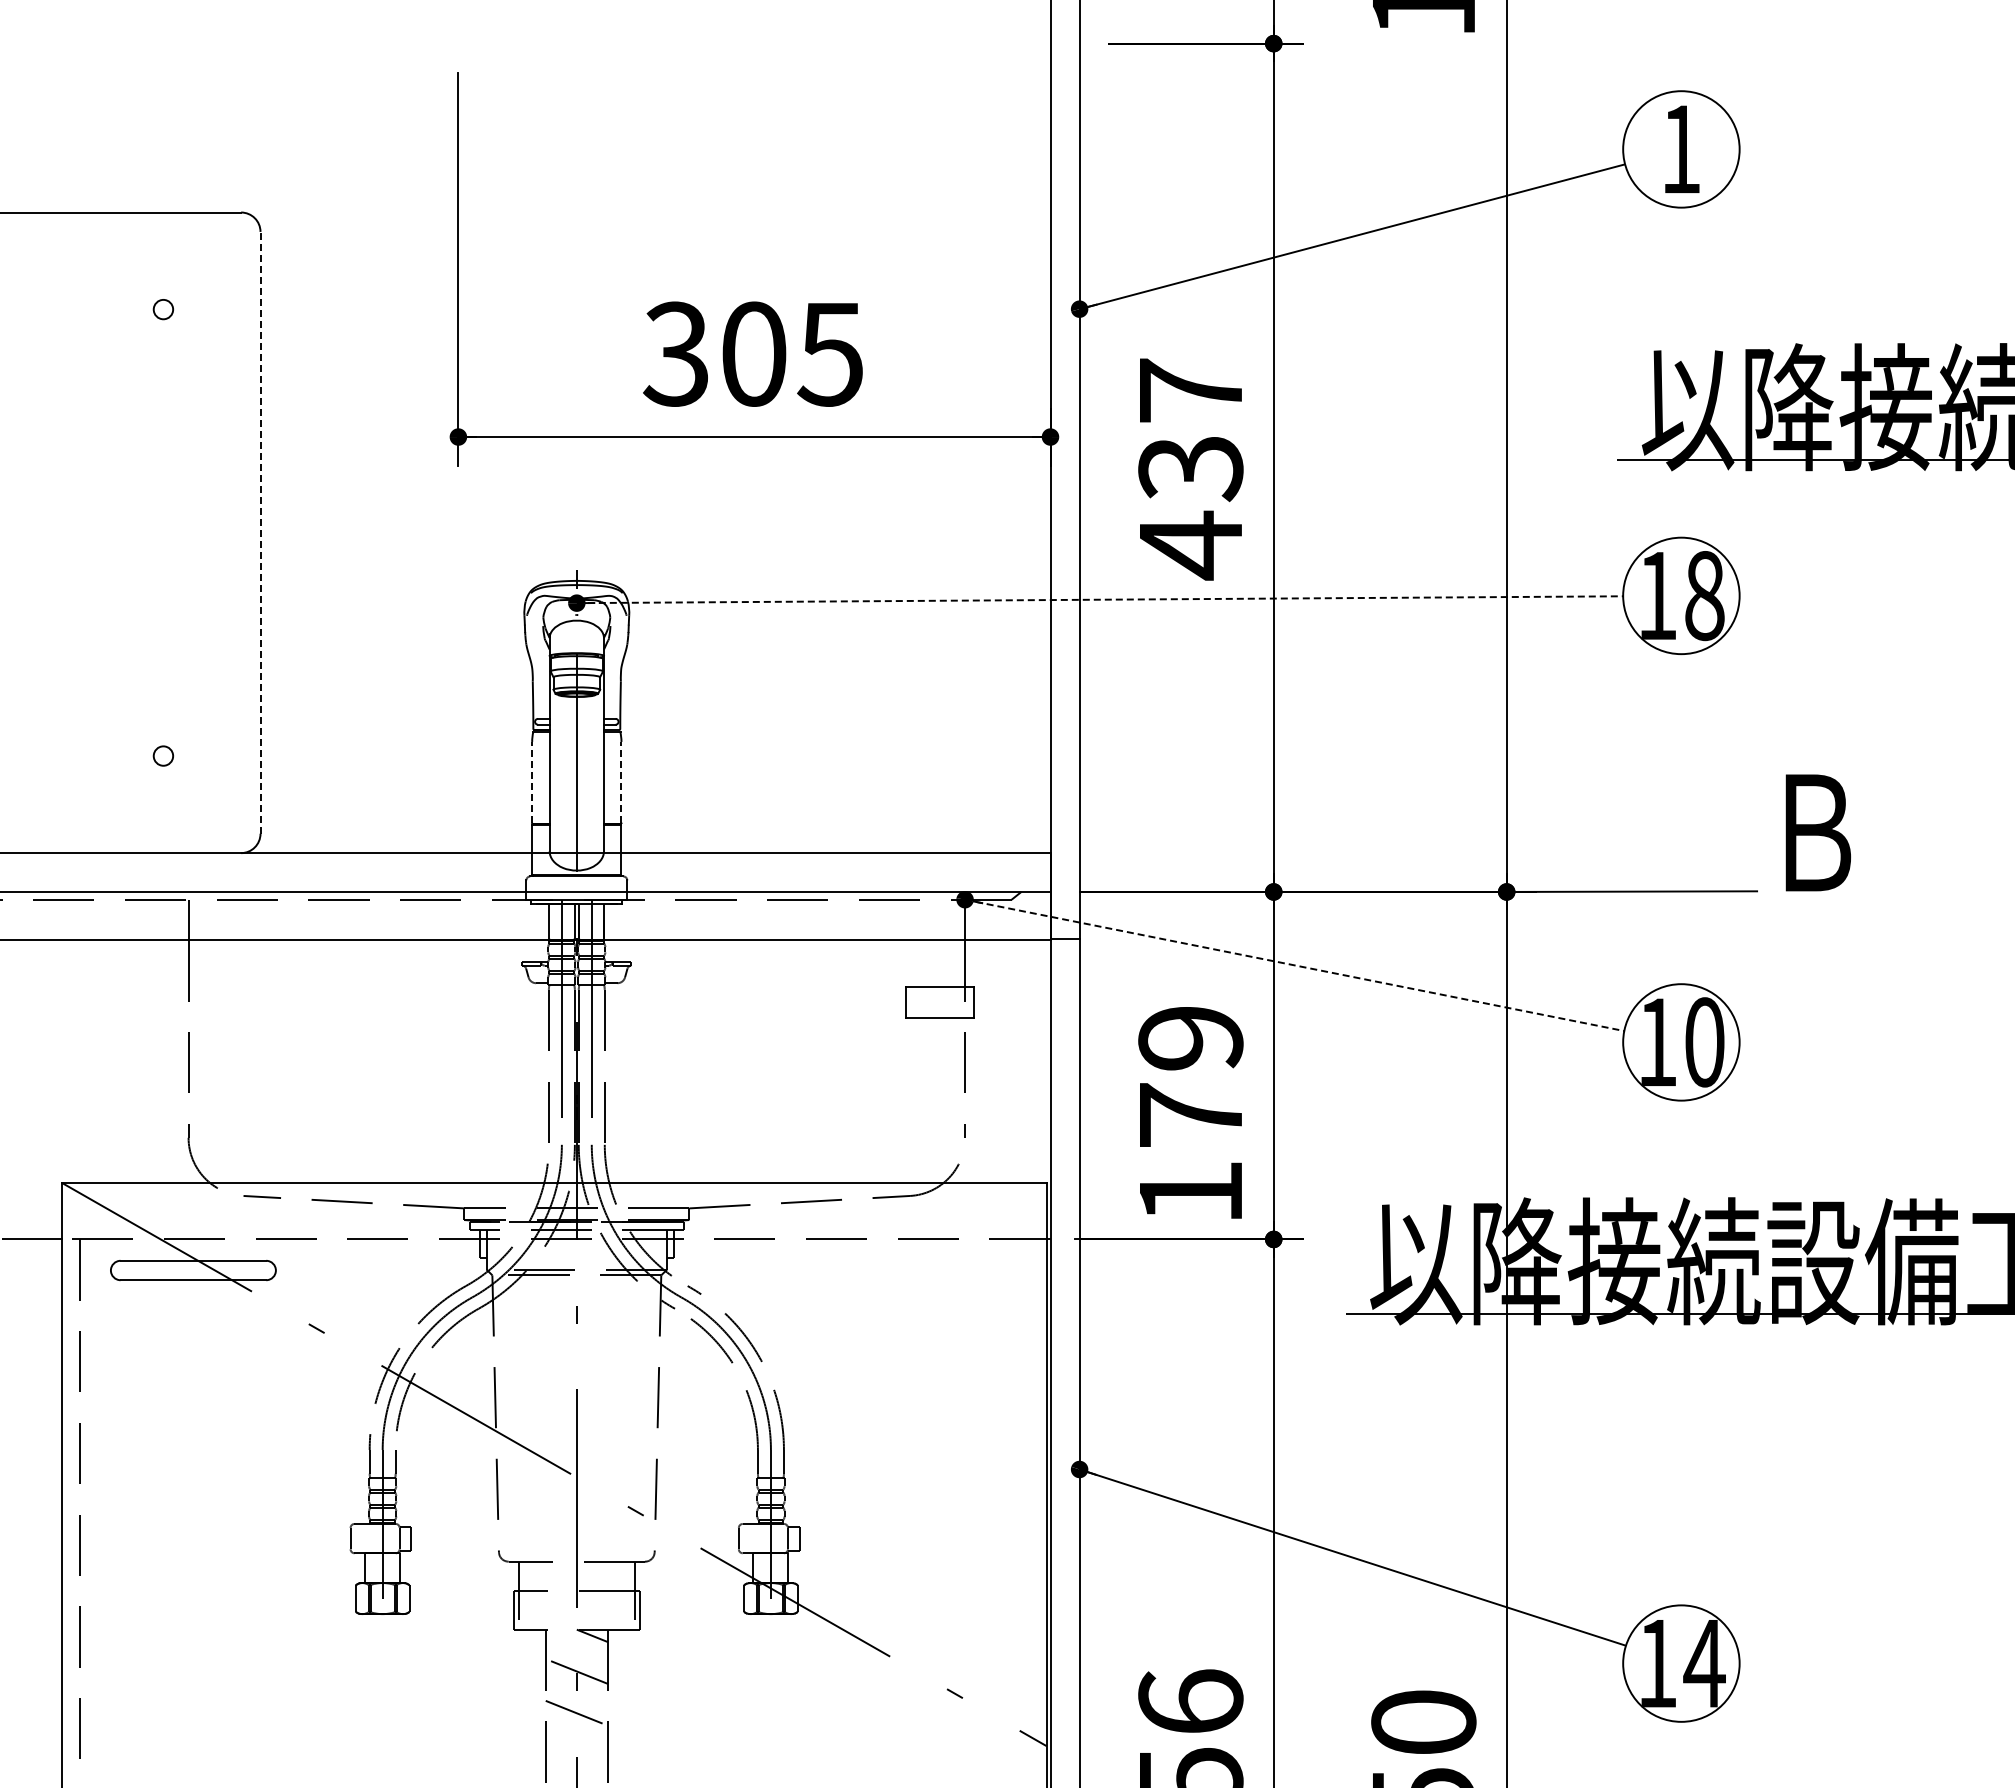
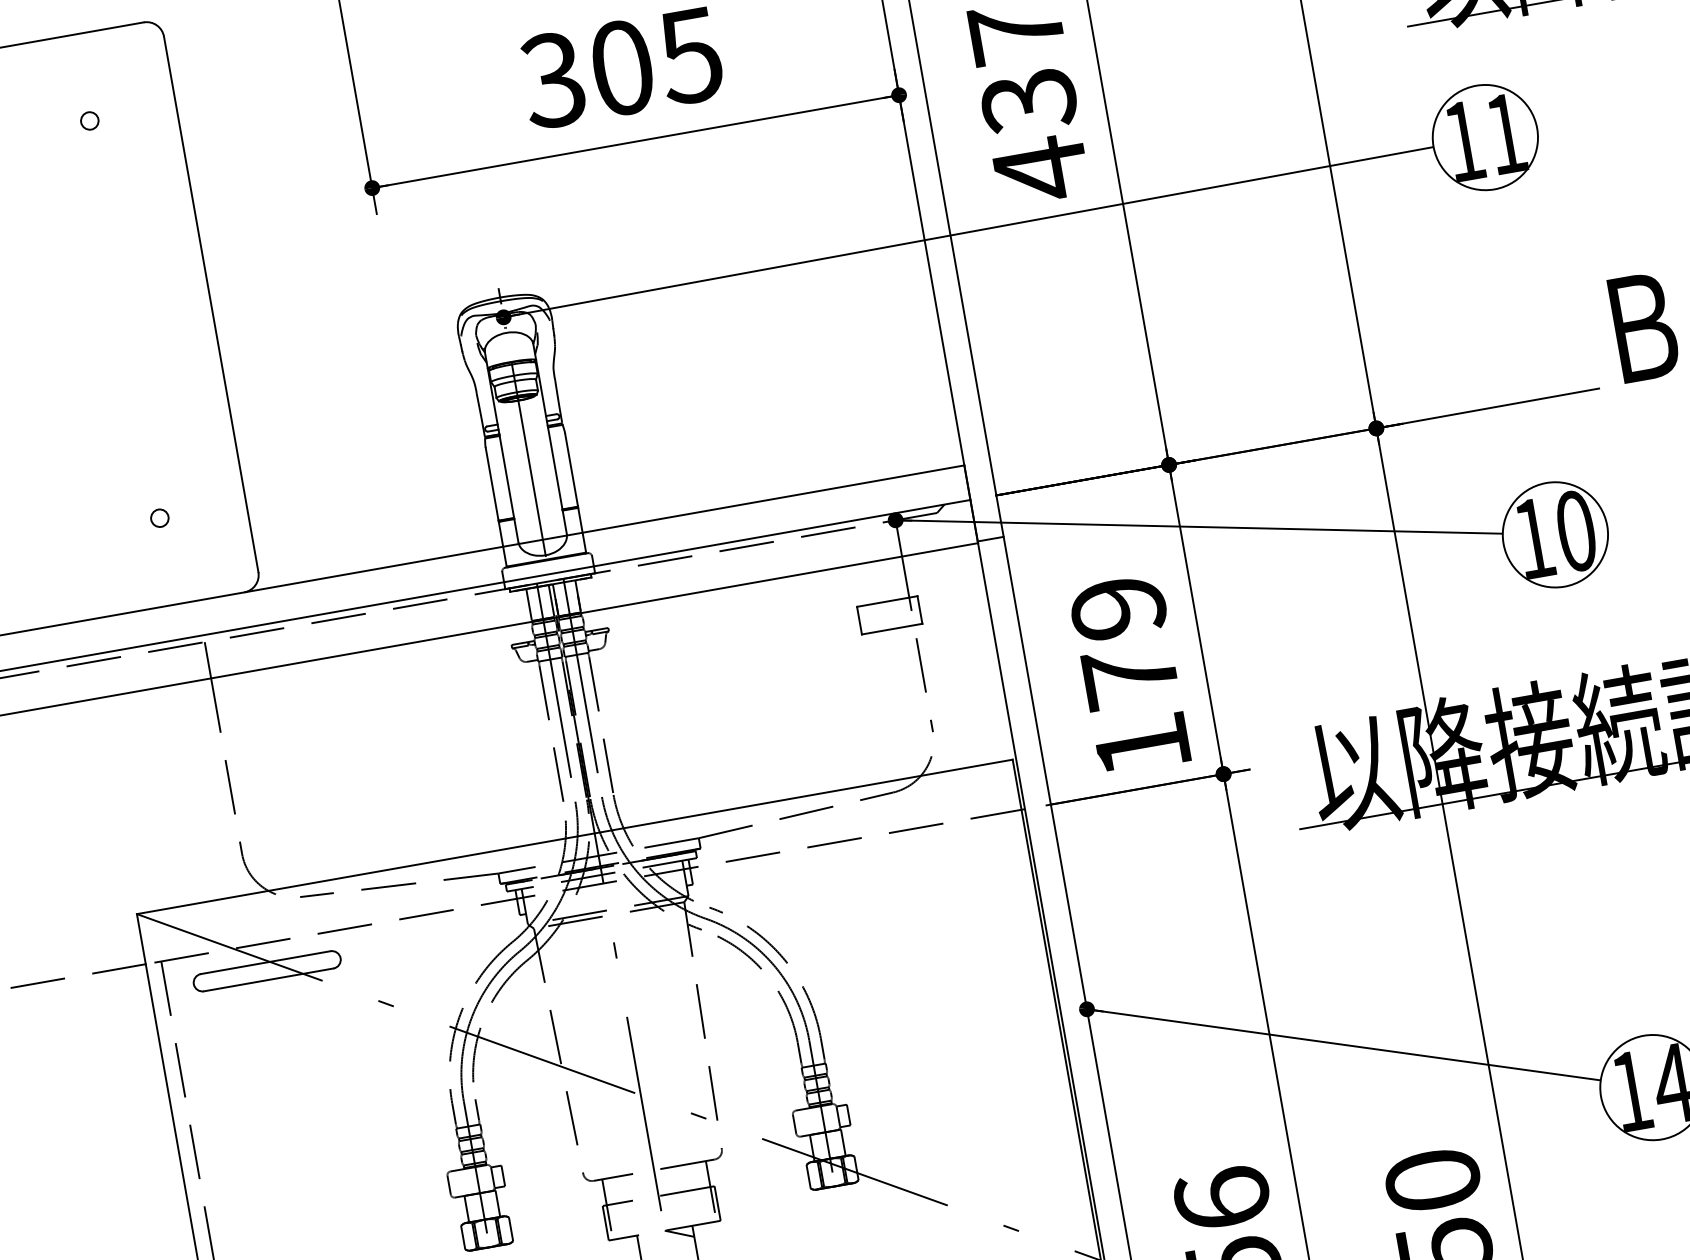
line: (260, 532) -> (211, 304), dashed -> solid
text: (1704, 596) -> (1506, 134), 18 -> 11
line: (1100, 599) -> (969, 231), dashed -> solid
line: (532, 782) -> (492, 483), dashed -> solid
line: (621, 782) -> (571, 469), dashed -> solid
line: (1295, 965) -> (1199, 526), dashed -> solid

